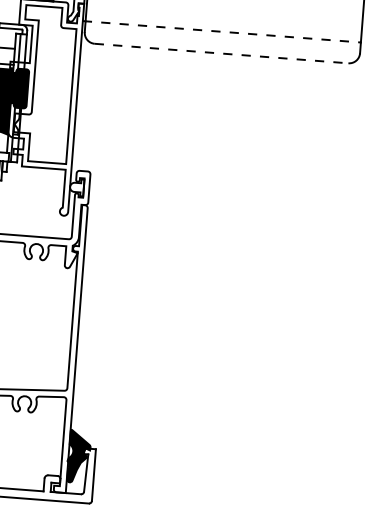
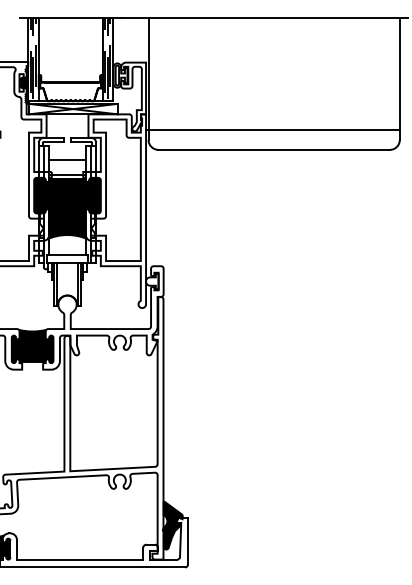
line: (221, 32) -> (272, 130), dashed -> solid
line: (221, 53) -> (274, 149), dashed -> solid

